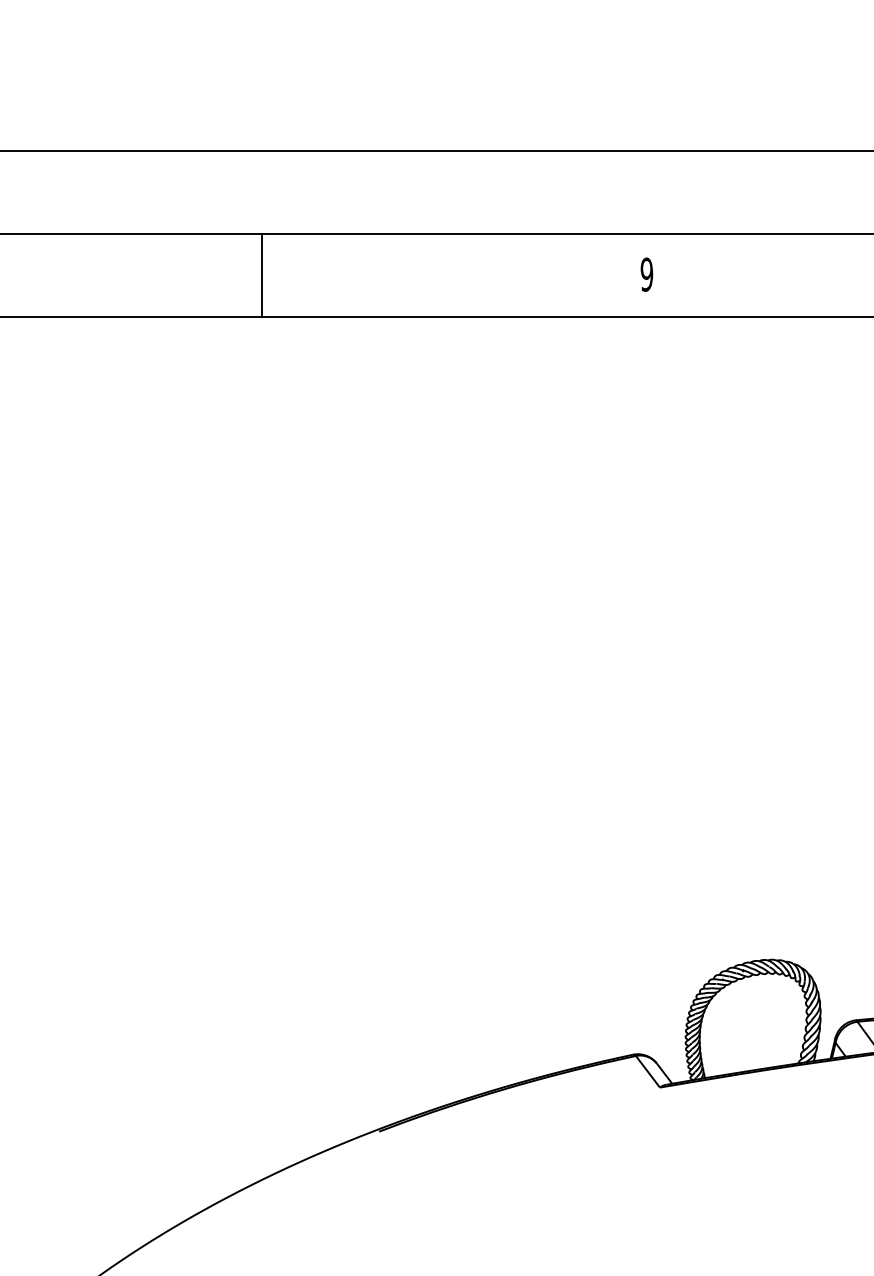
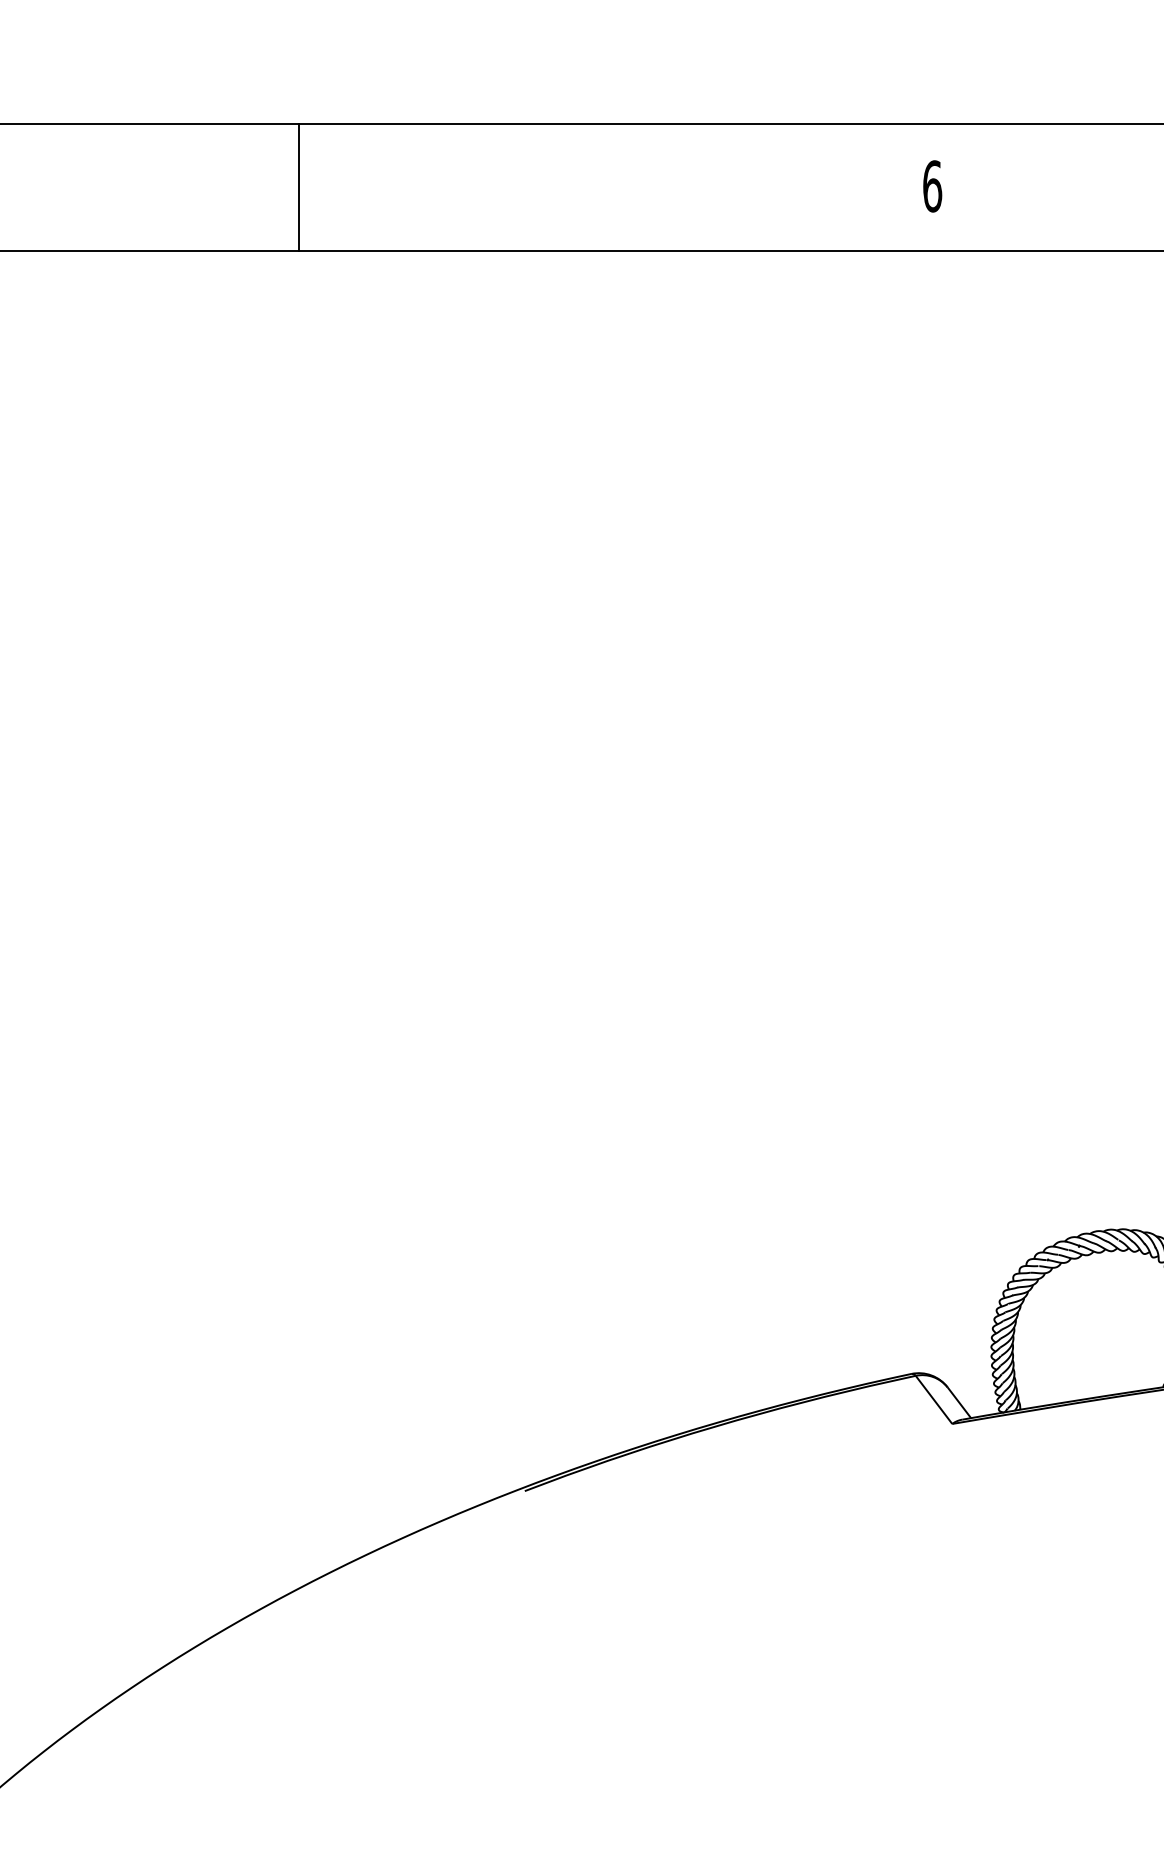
line: (261, 274) -> (298, 186), moved
text: (646, 274) -> (931, 186), 9 -> 6

